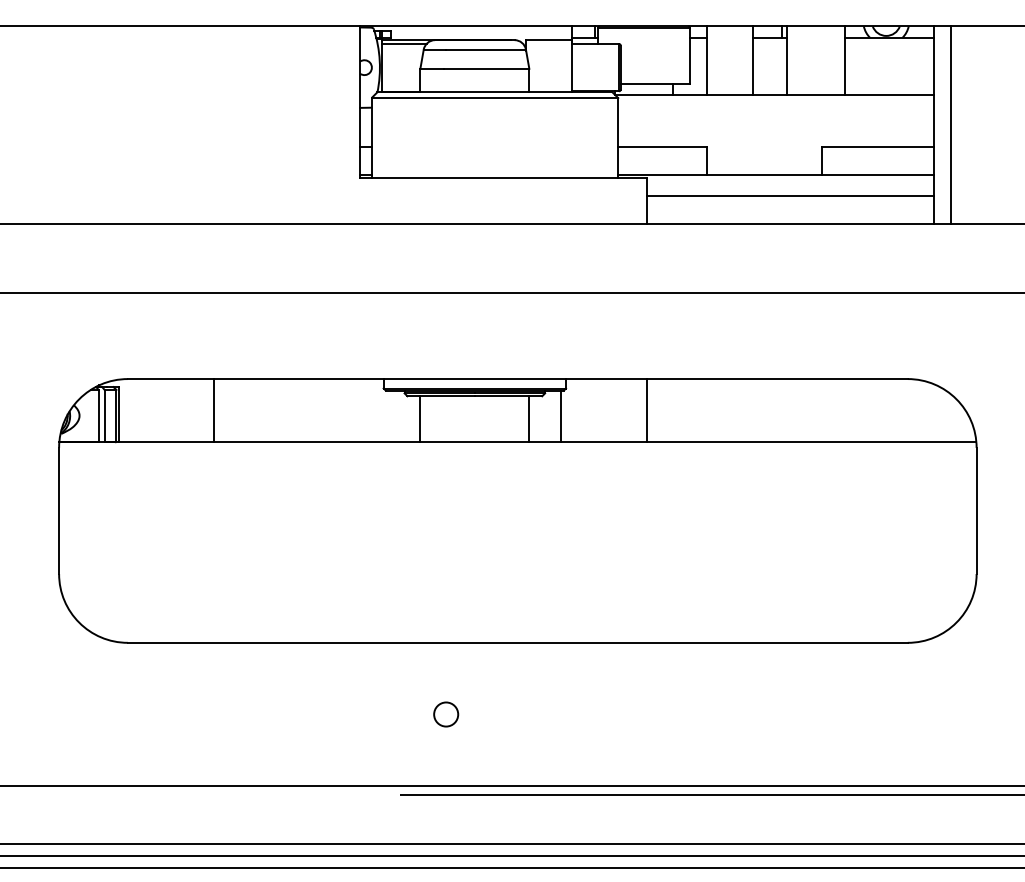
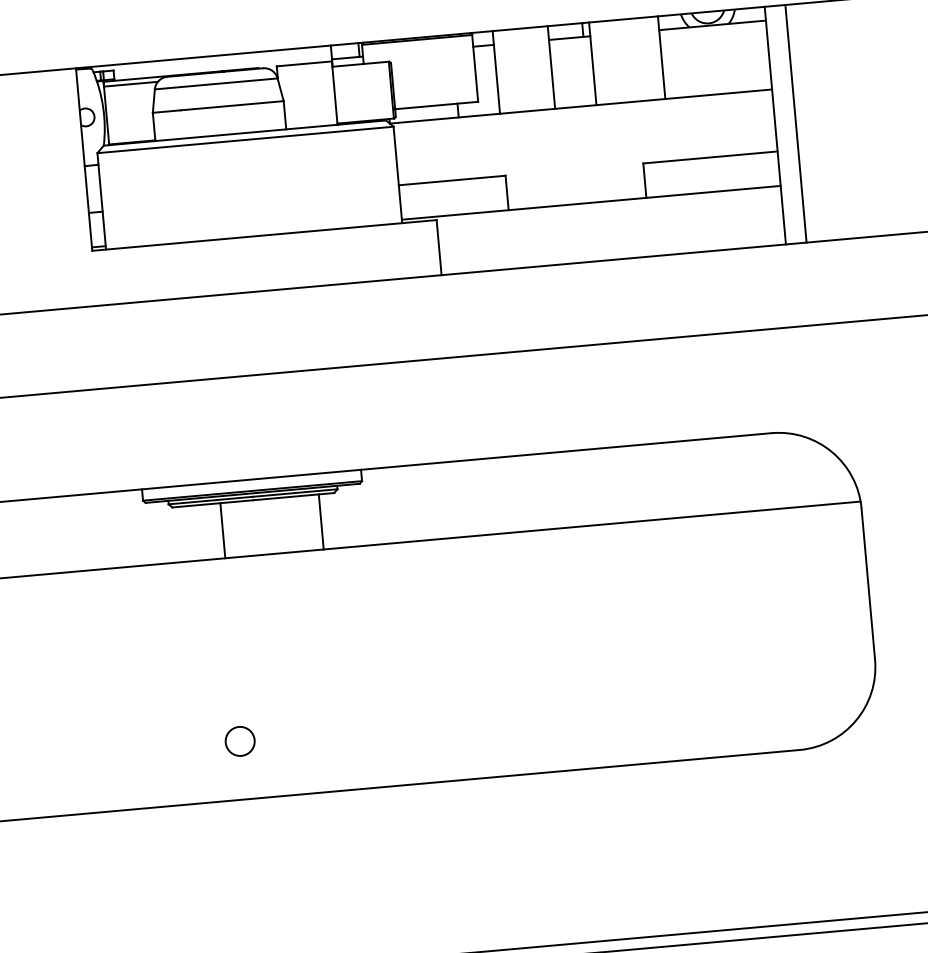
line: (789, 195) -> (609, 225), removed
line: (646, 410) -> (461, 498), removed
line: (560, 416) -> (358, 515), removed
line: (420, 419) -> (223, 531), moved
circle: (446, 714) -> (240, 741), moved

